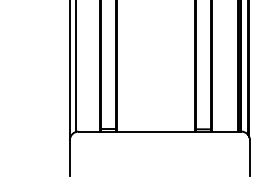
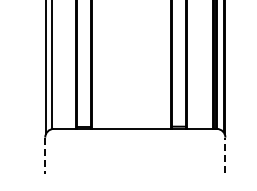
line: (250, 157) -> (225, 154), solid -> dashed
line: (69, 158) -> (44, 155), solid -> dashed

